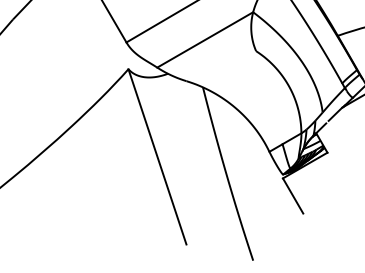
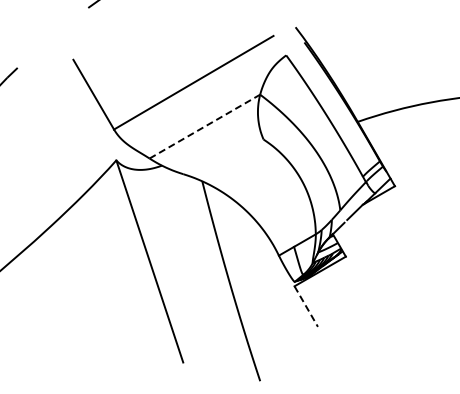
line: (204, 39) -> (204, 126), solid -> dashed
line: (293, 196) -> (306, 307), solid -> dashed

